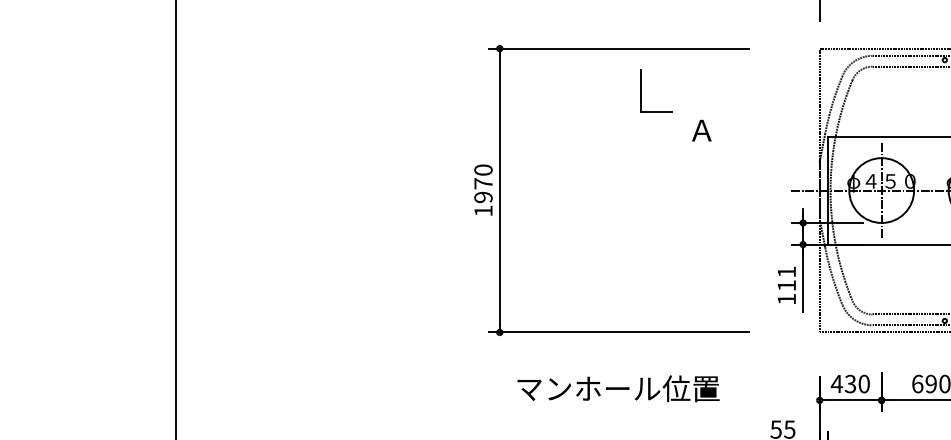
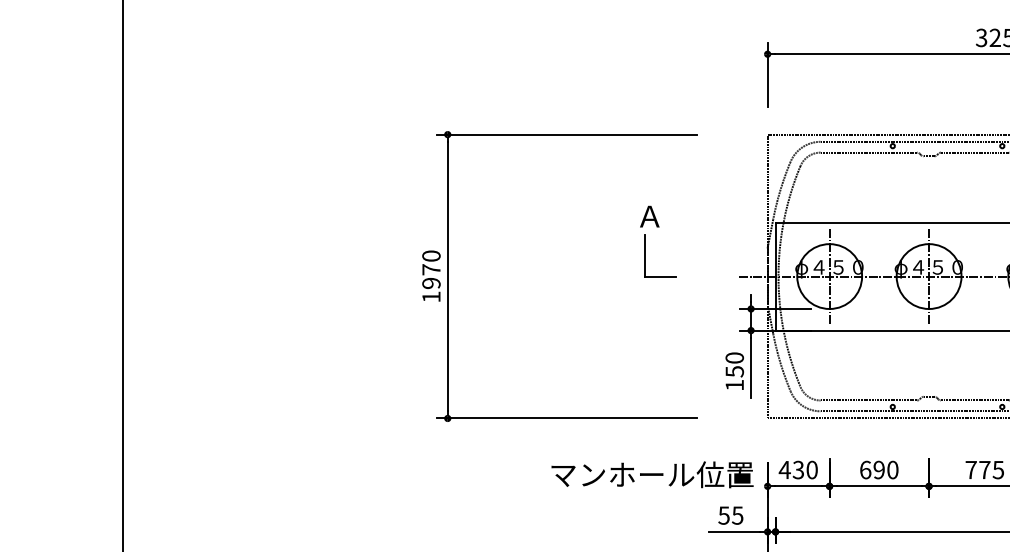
part: (641, 90) -> (645, 255), moved
text: (786, 278) -> (734, 364), 111 -> 150
text: (618, 388) -> (652, 474), moved

